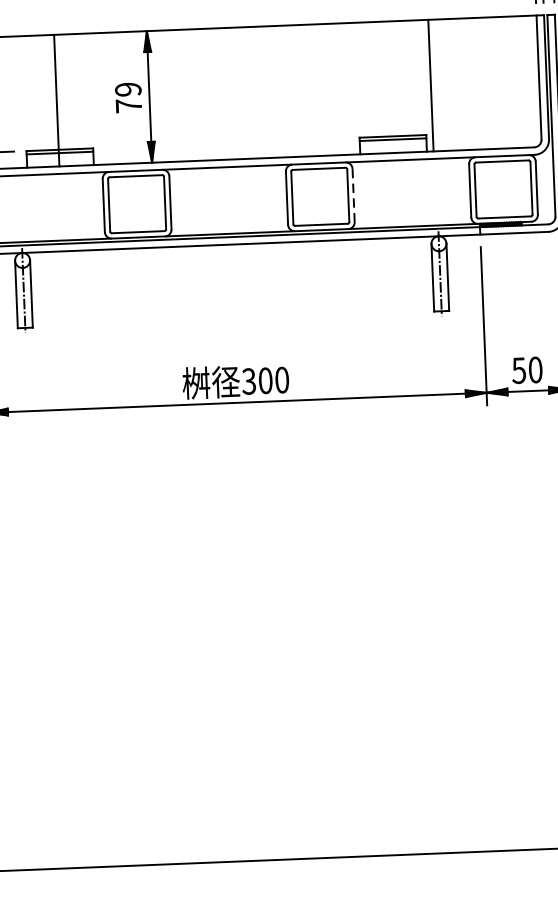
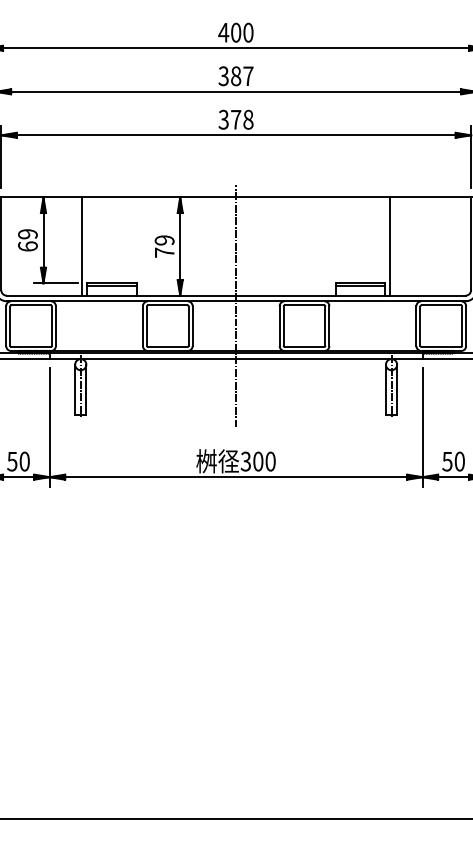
line: (57, 100) -> (82, 246), moved
line: (228, 174) -> (236, 306), added
line: (353, 195) -> (329, 326), dashed -> solid

